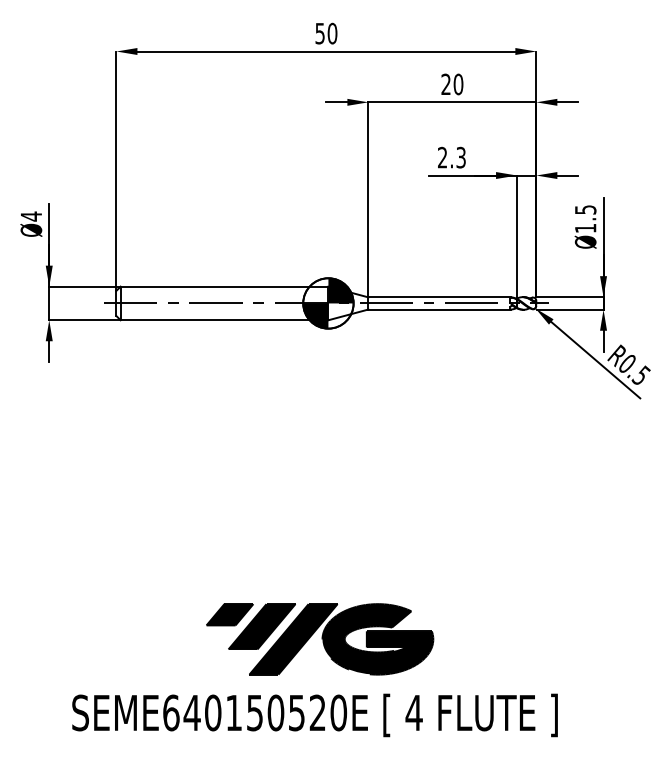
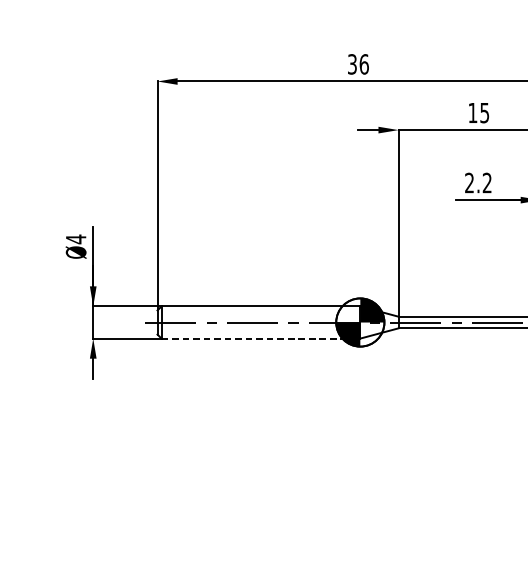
text: (326, 32) -> (358, 63), 50 -> 36
text: (452, 84) -> (479, 113), 20 -> 15
text: (460, 157) -> (486, 182), 2.3 -> 2.2
line: (224, 320) -> (260, 338), solid -> dashed

